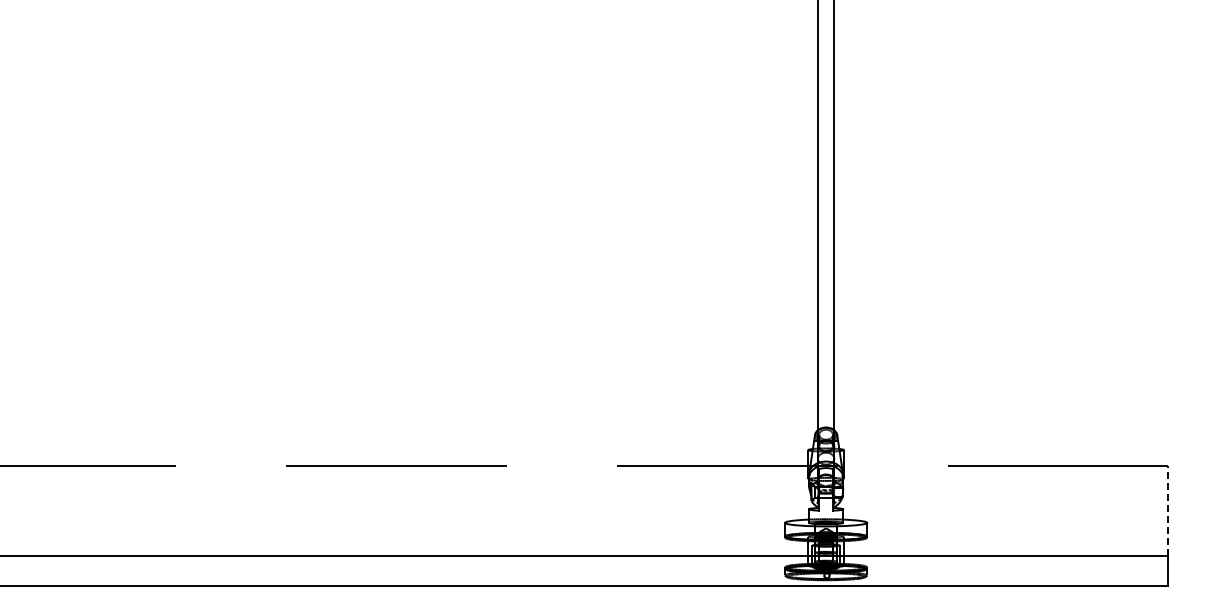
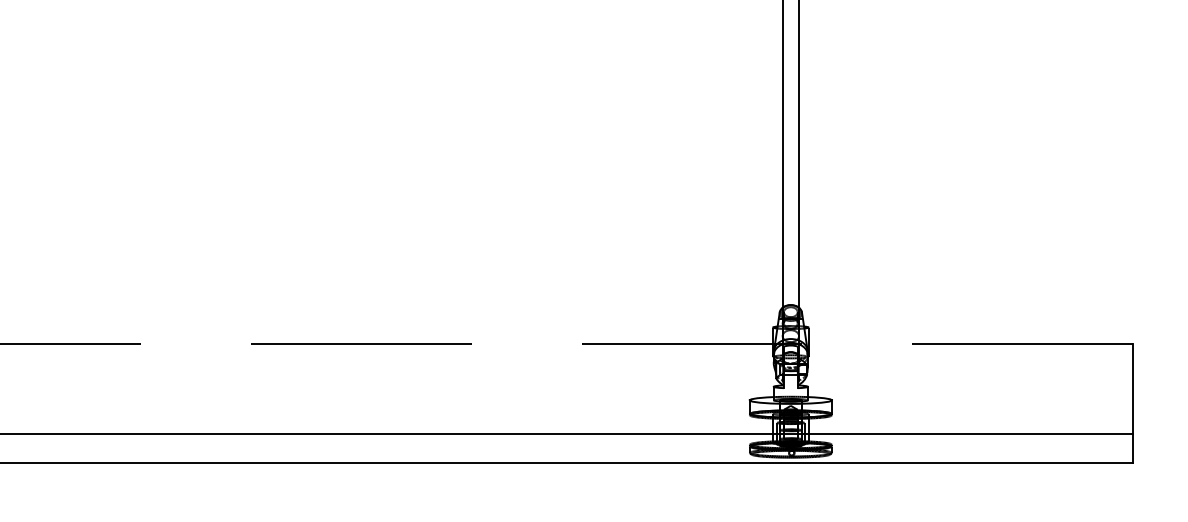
line: (1168, 511) -> (1133, 388), dashed -> solid

